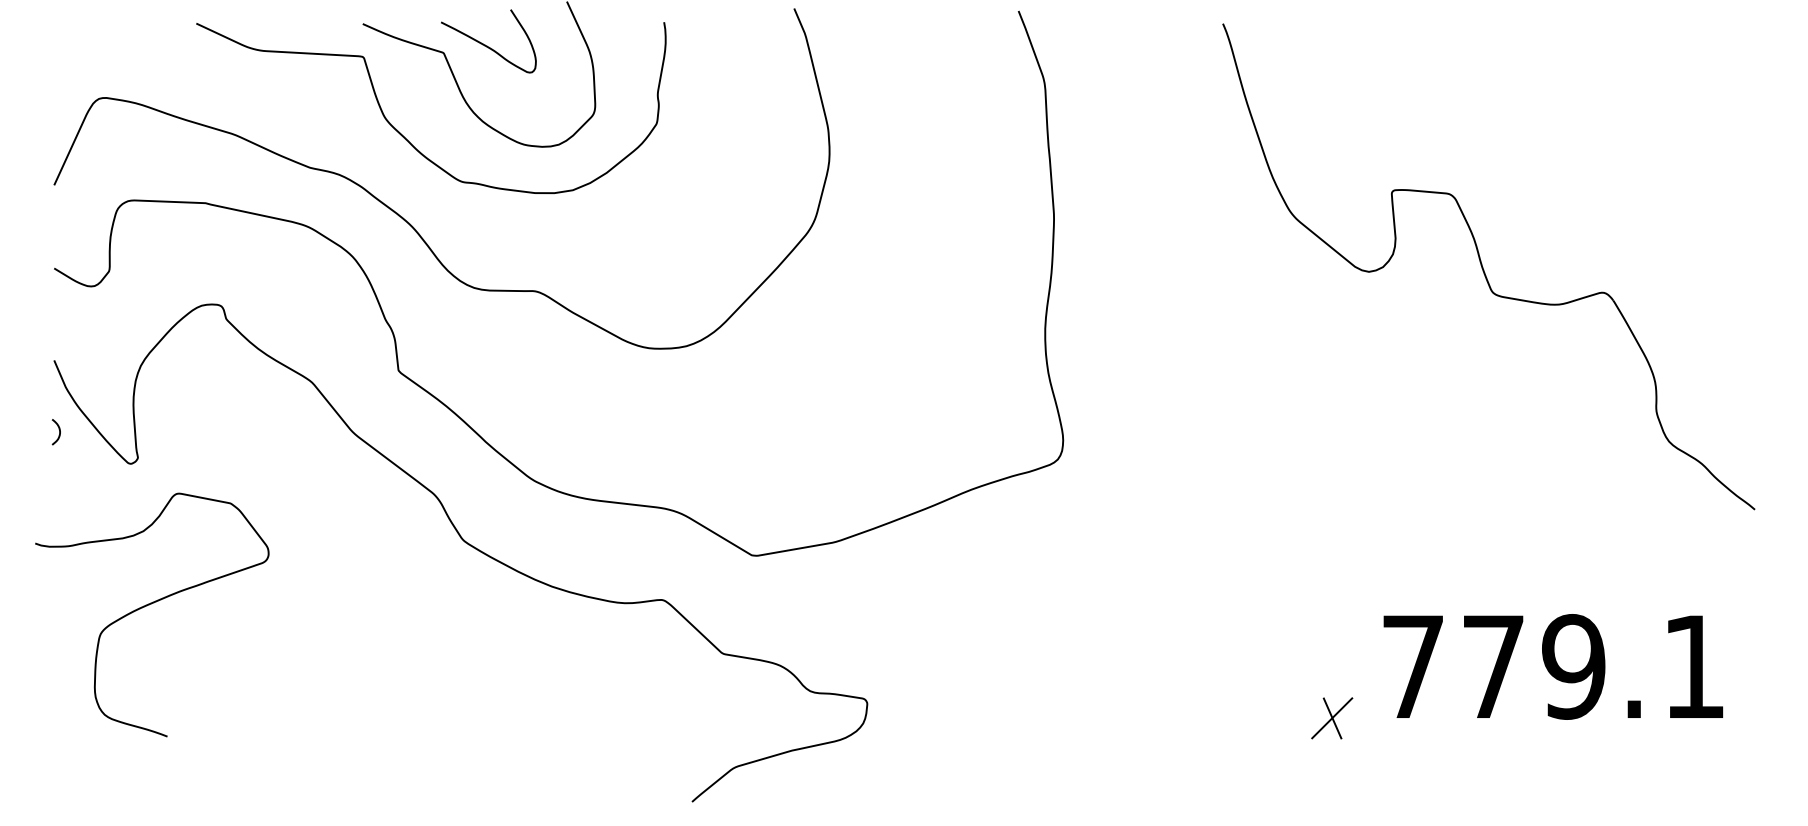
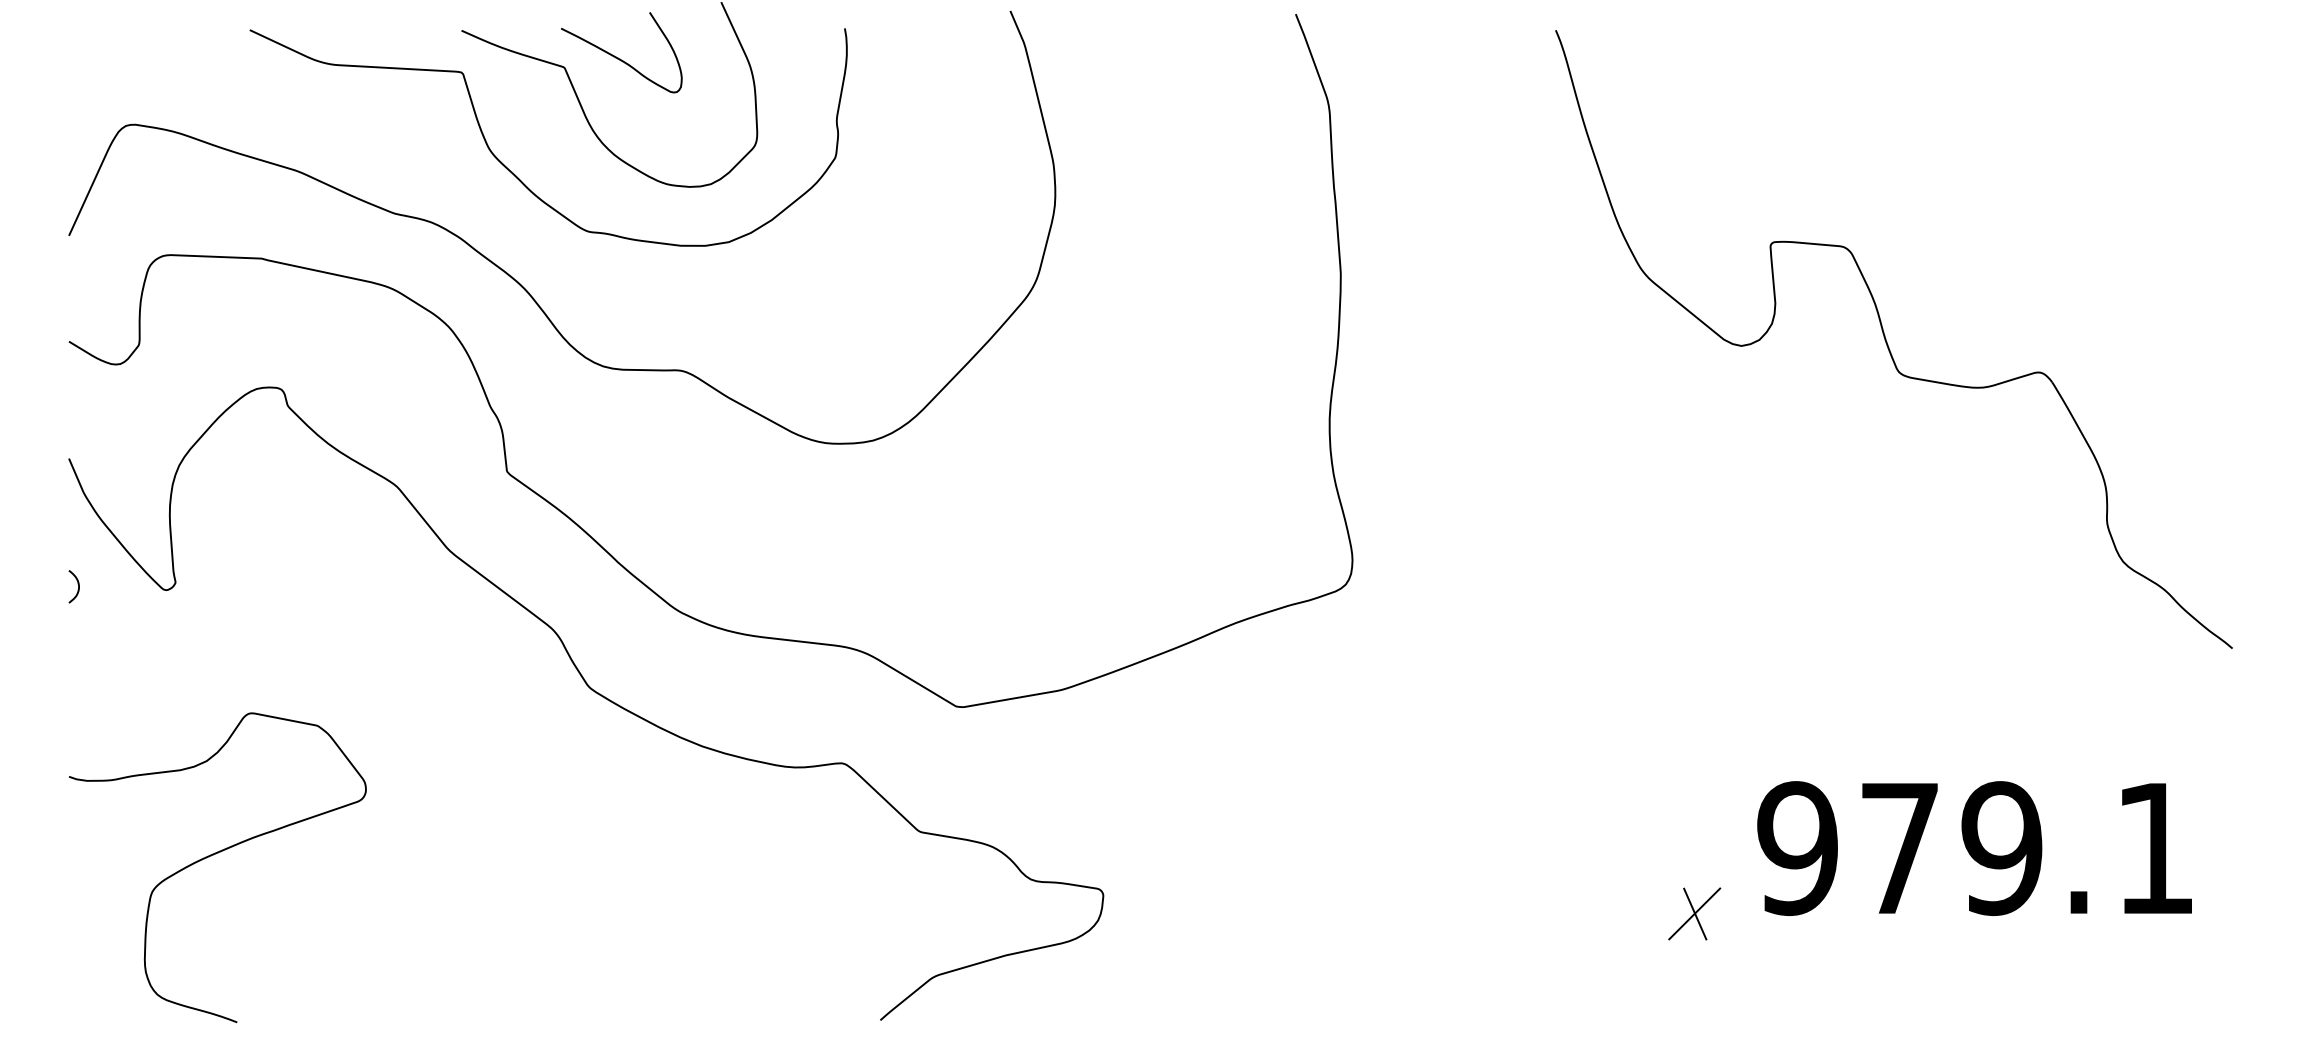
curve: (59, 432) -> (78, 587), moved
curve: (147, 606) -> (211, 856), moved
text: (1412, 666) -> (1796, 847), 779.1 -> 979.1

